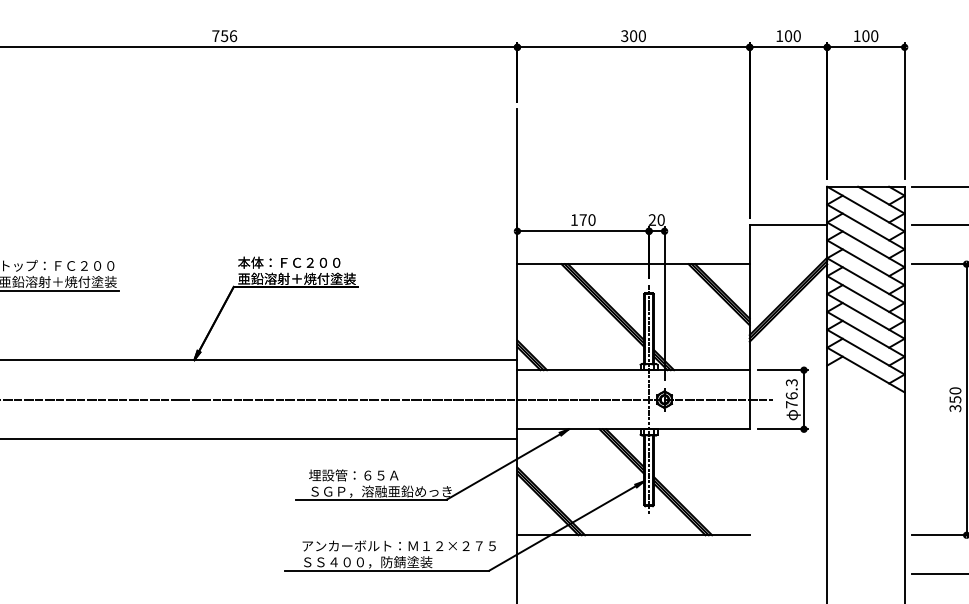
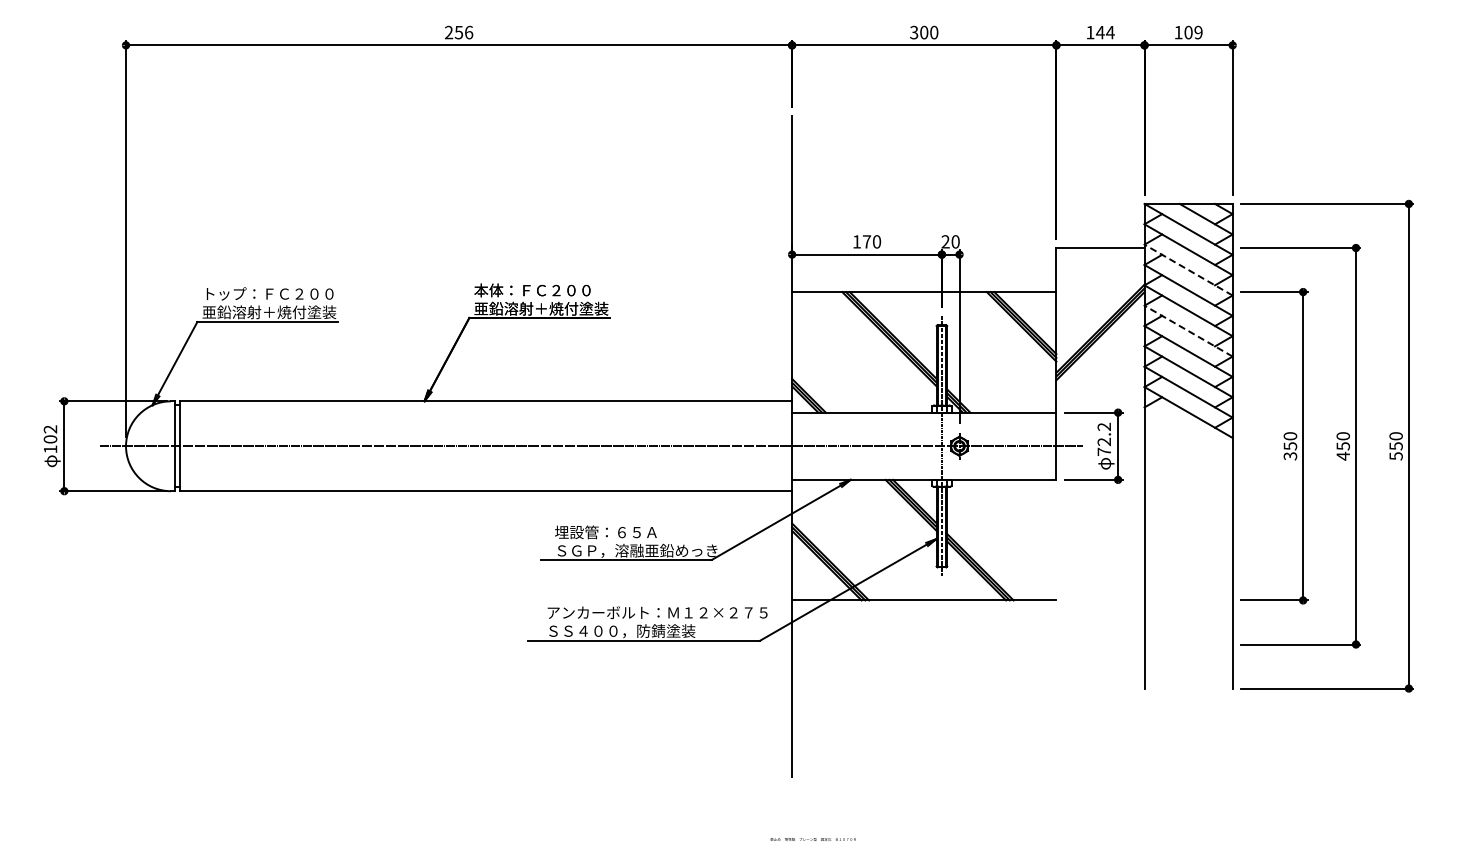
text: (215, 36) -> (448, 32), 756 -> 256
text: (792, 36) -> (1105, 32), 100 -> 144
text: (874, 36) -> (1198, 32), 100 -> 109
line: (865, 245) -> (1188, 270), solid -> dashed
line: (865, 298) -> (1188, 331), solid -> dashed
text: (792, 389) -> (1104, 434), 76.3 -> 72.2

